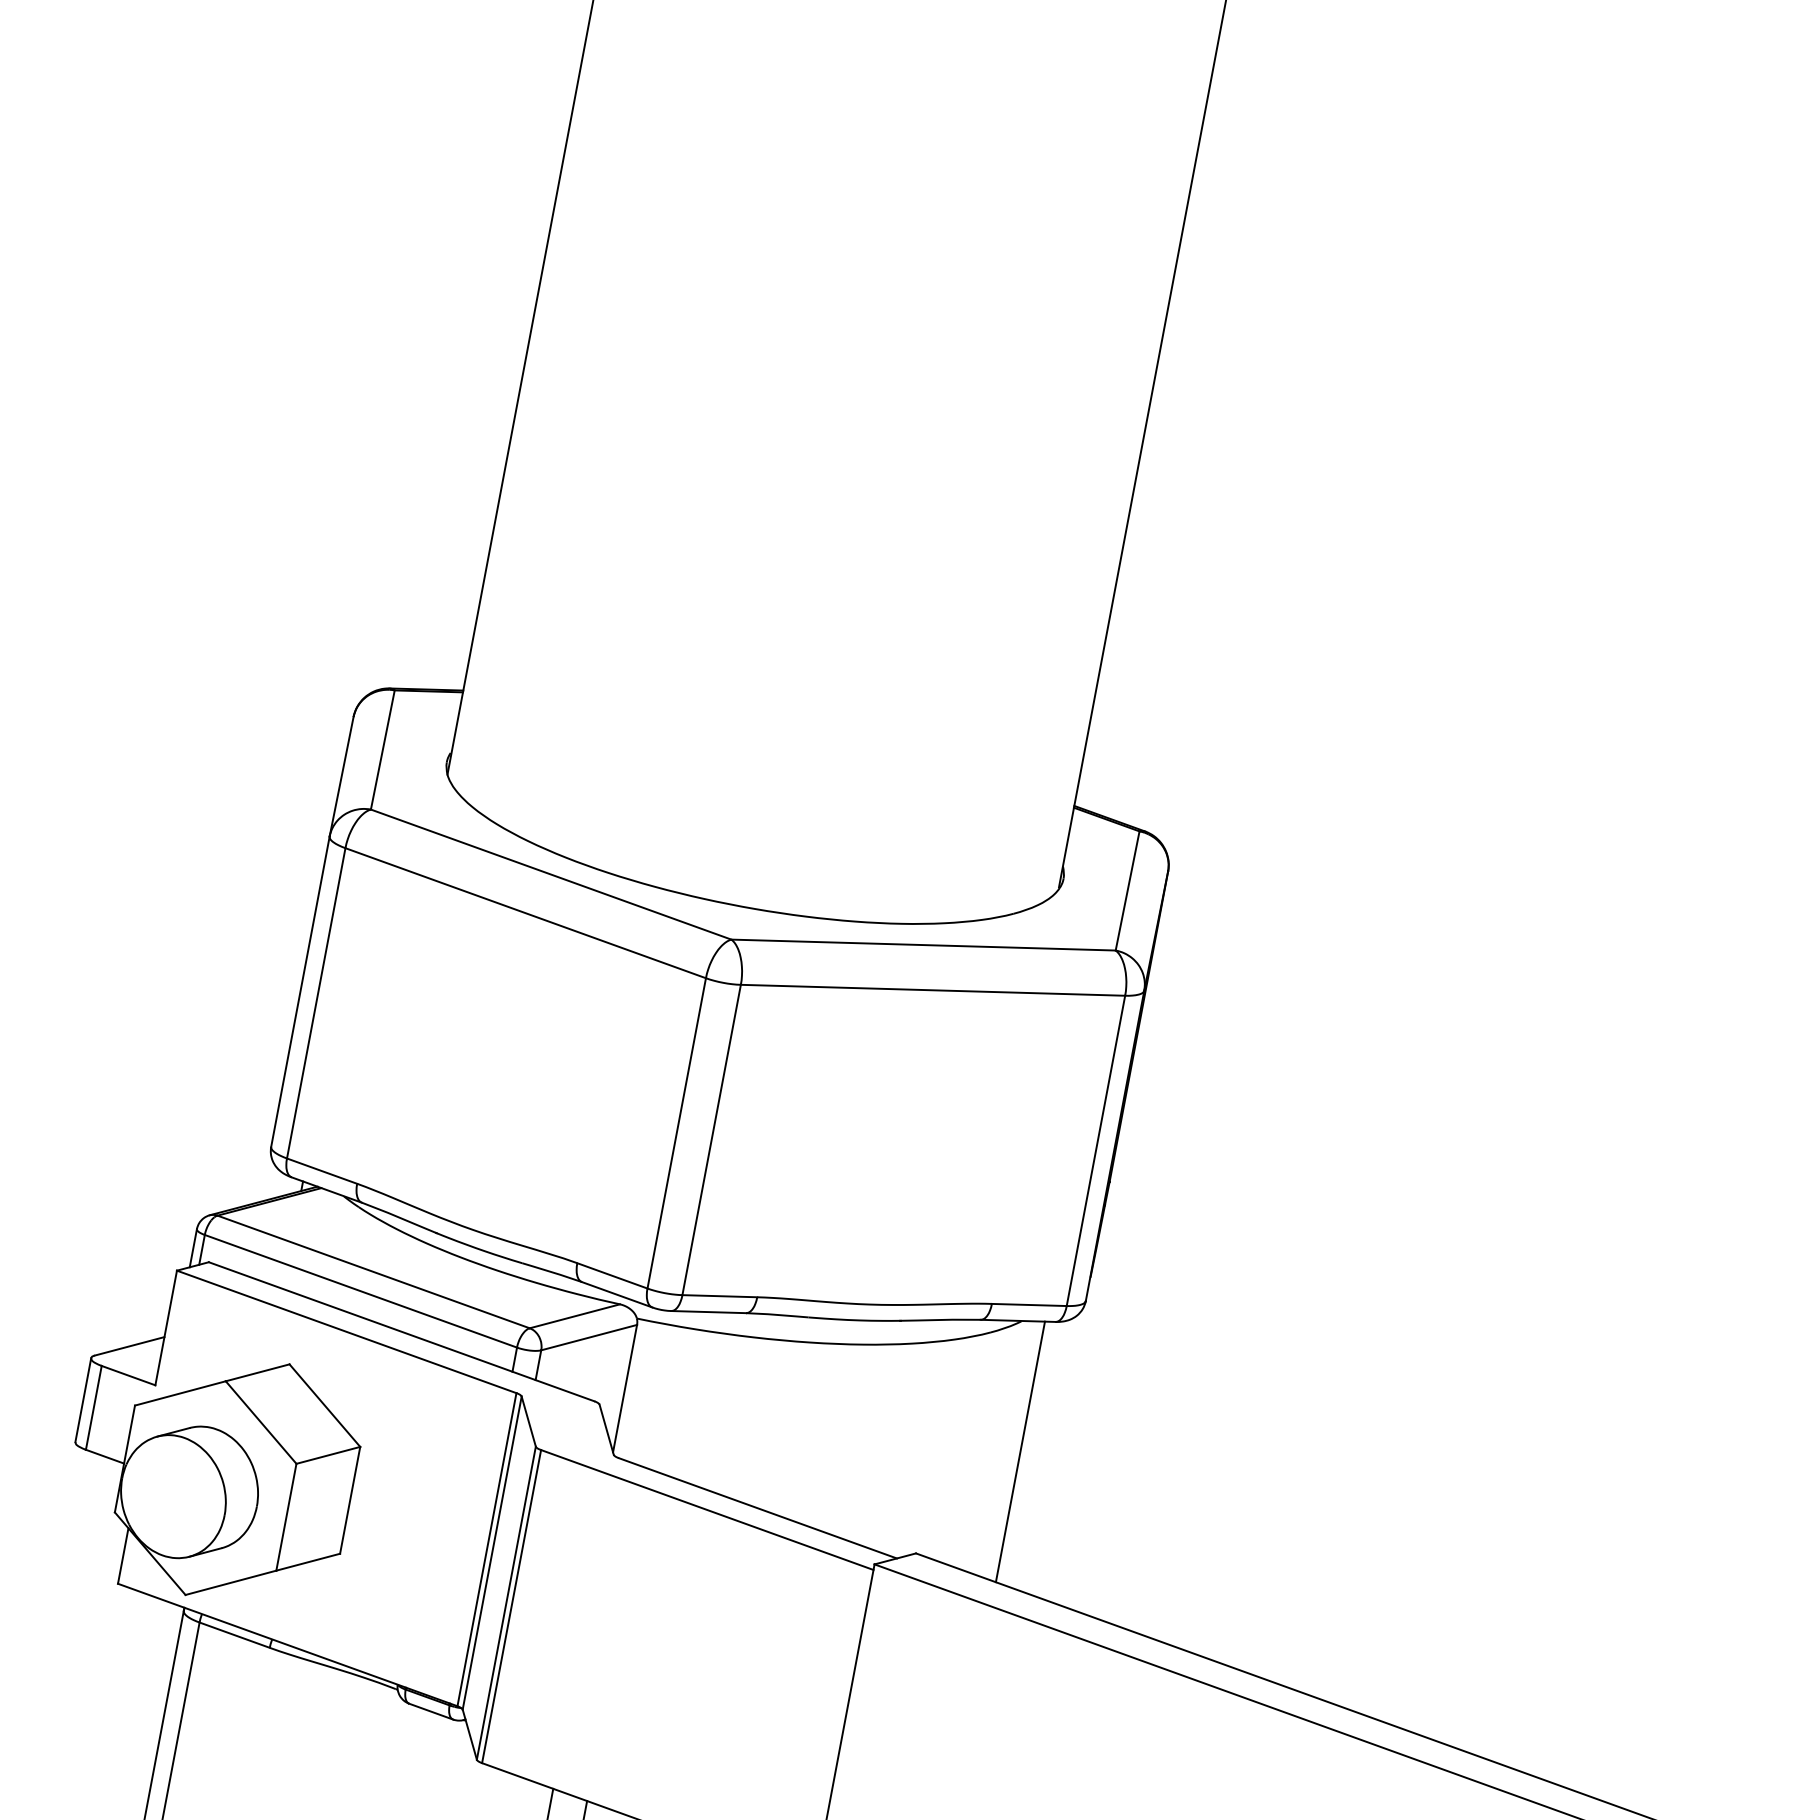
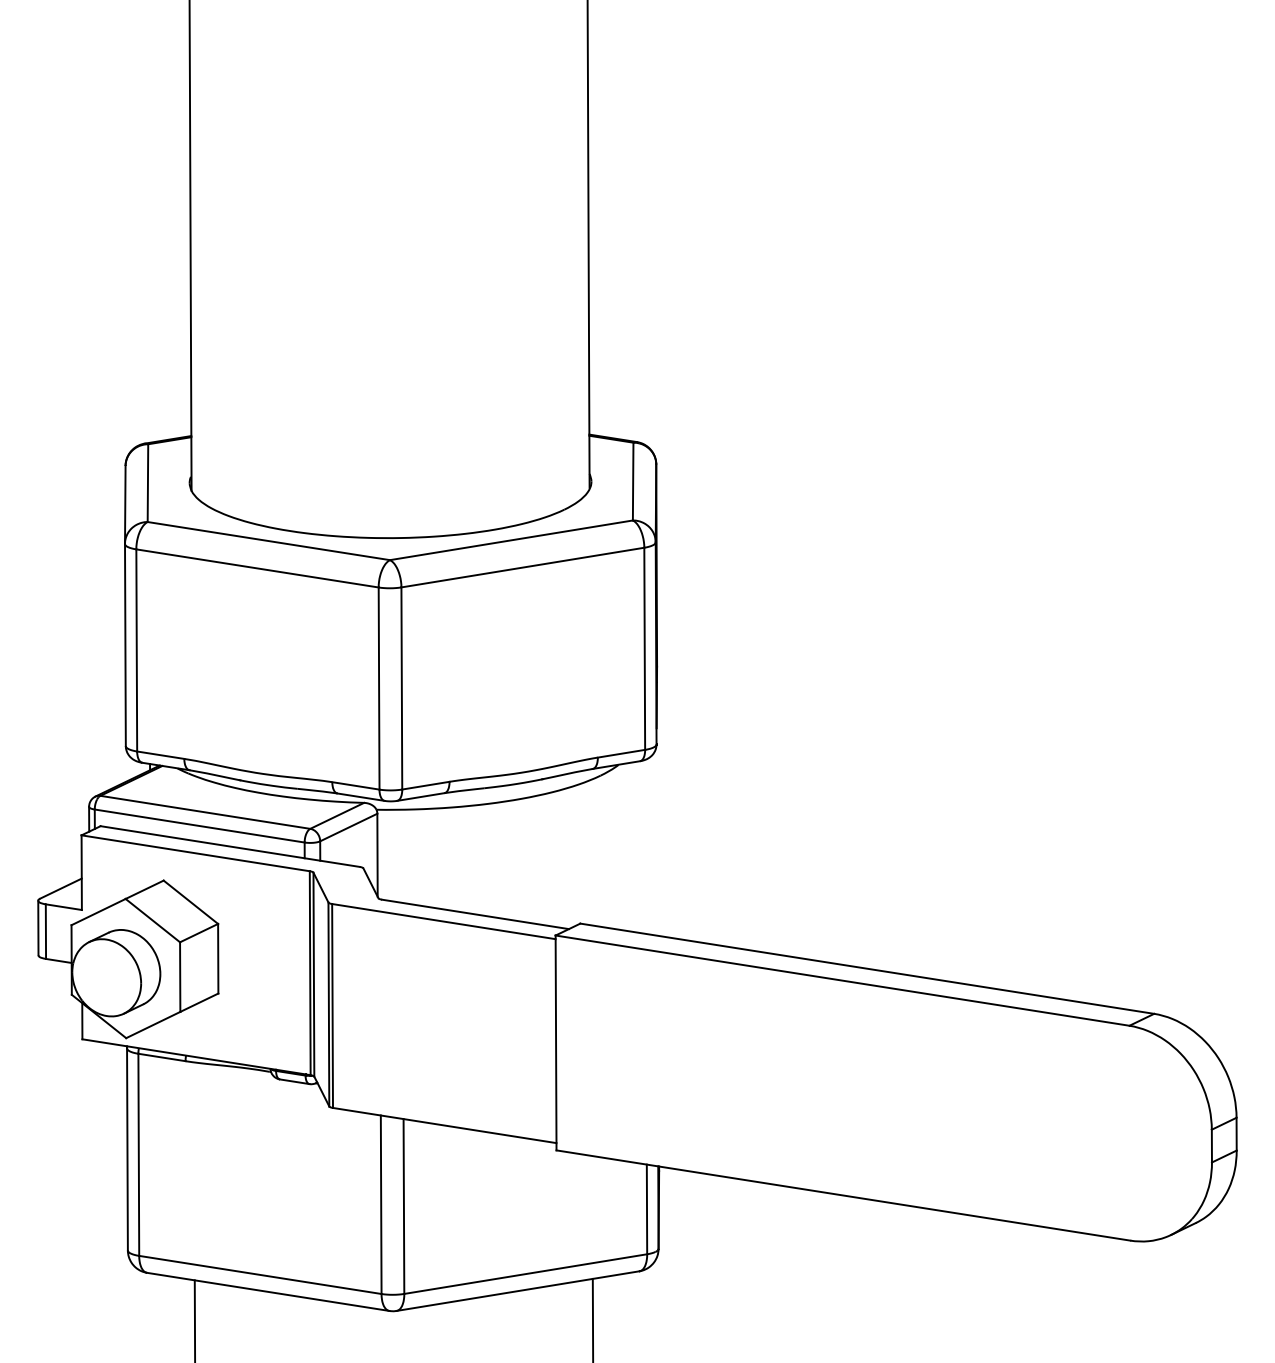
line: (1020, 1452) -> (633, 847), removed

